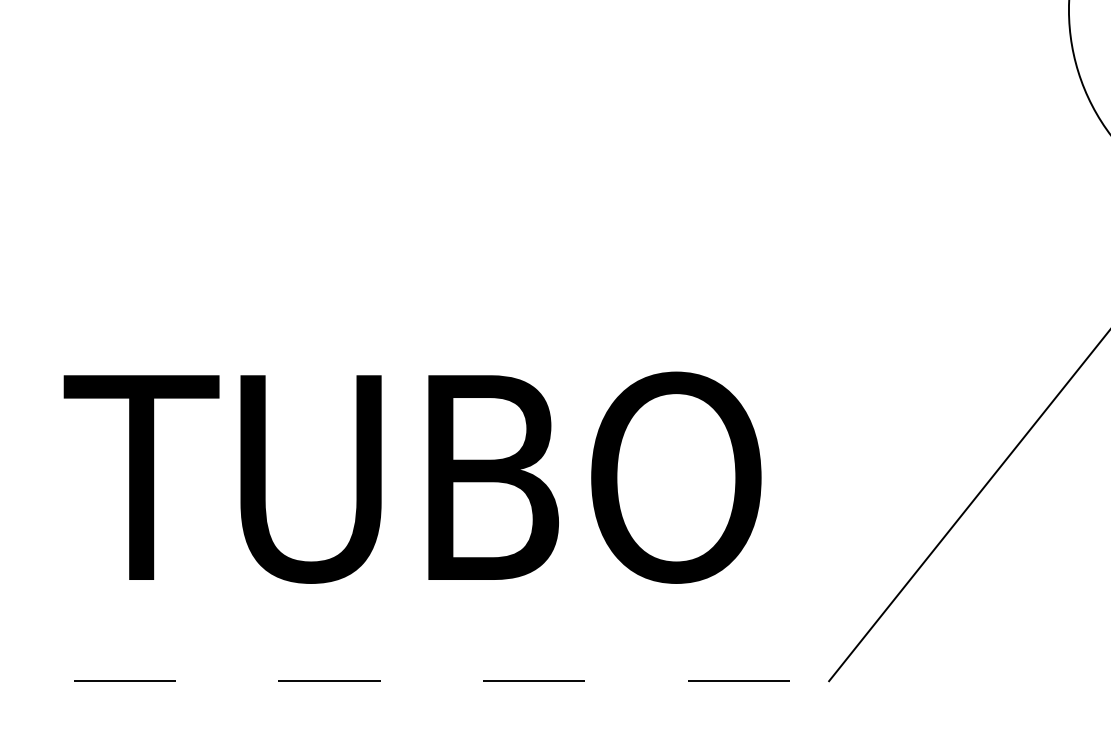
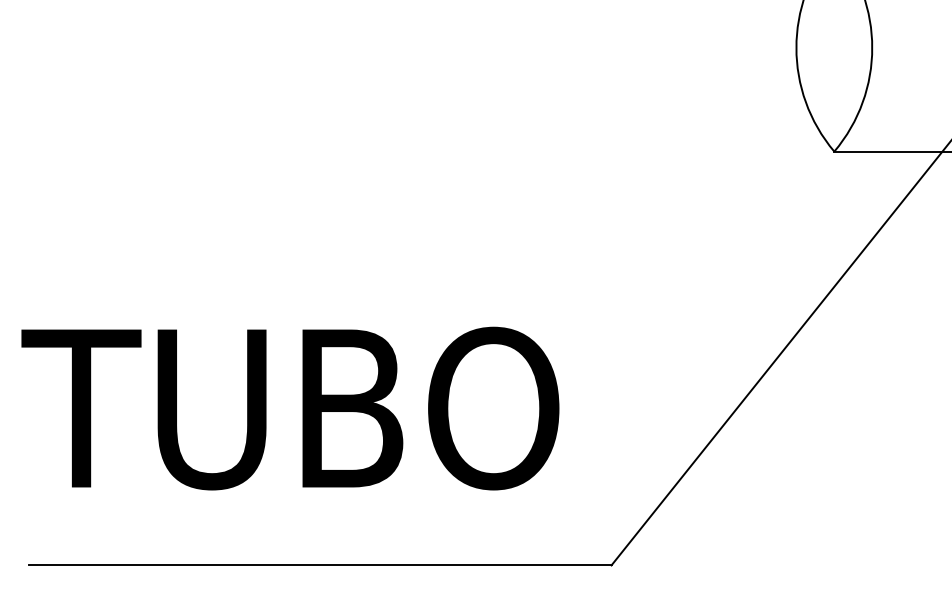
line: (451, 681) -> (320, 565), dashed -> solid

